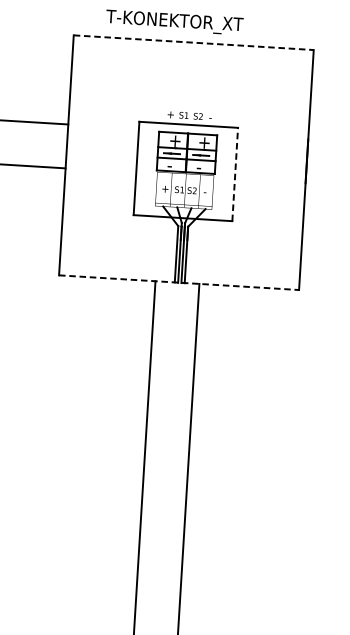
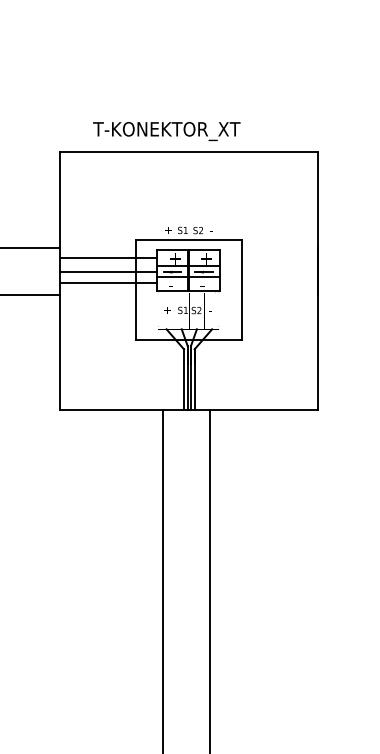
line: (193, 42) -> (188, 151), dashed -> solid
line: (113, 137) -> (108, 258), added
line: (112, 149) -> (108, 271), added
line: (111, 160) -> (108, 283), added
line: (235, 173) -> (241, 289), dashed -> solid
line: (179, 282) -> (188, 409), dashed -> solid

